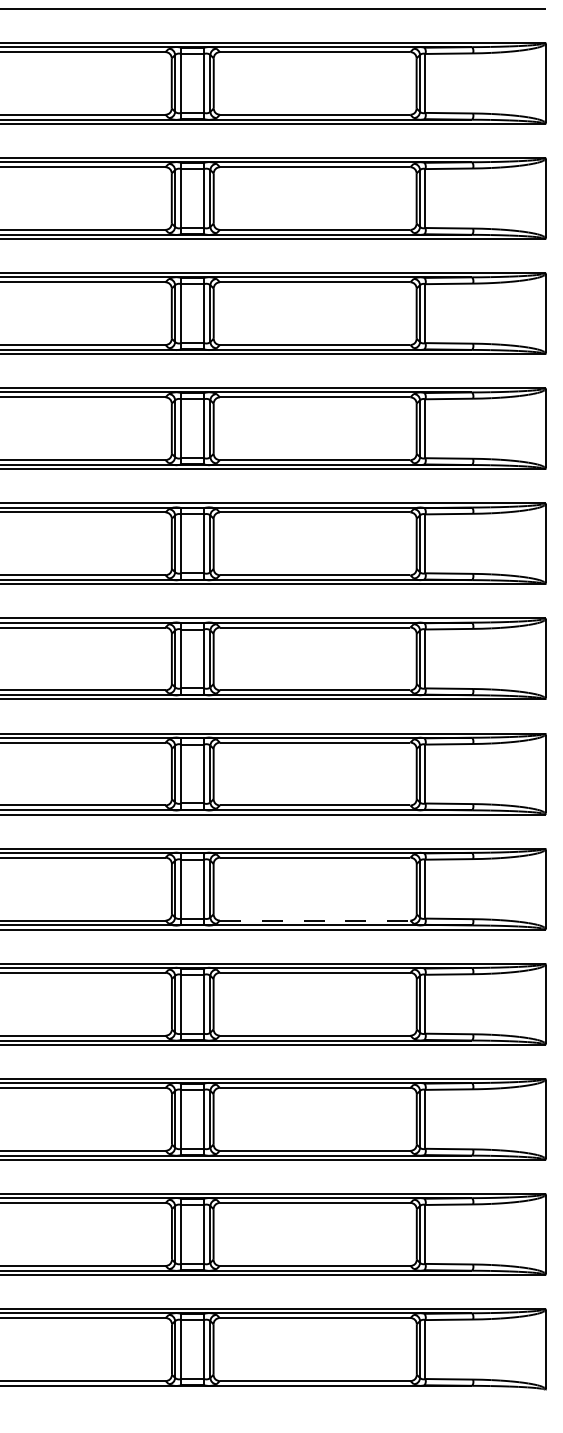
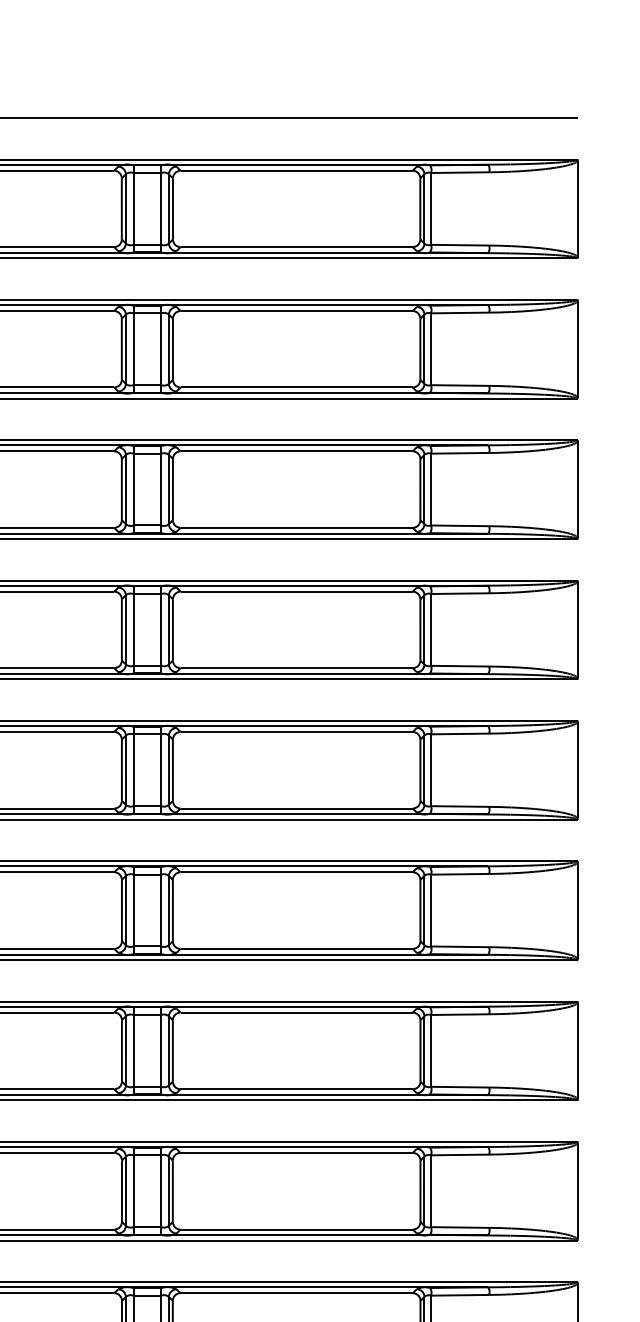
line: (315, 920) -> (297, 1229), dashed -> solid

